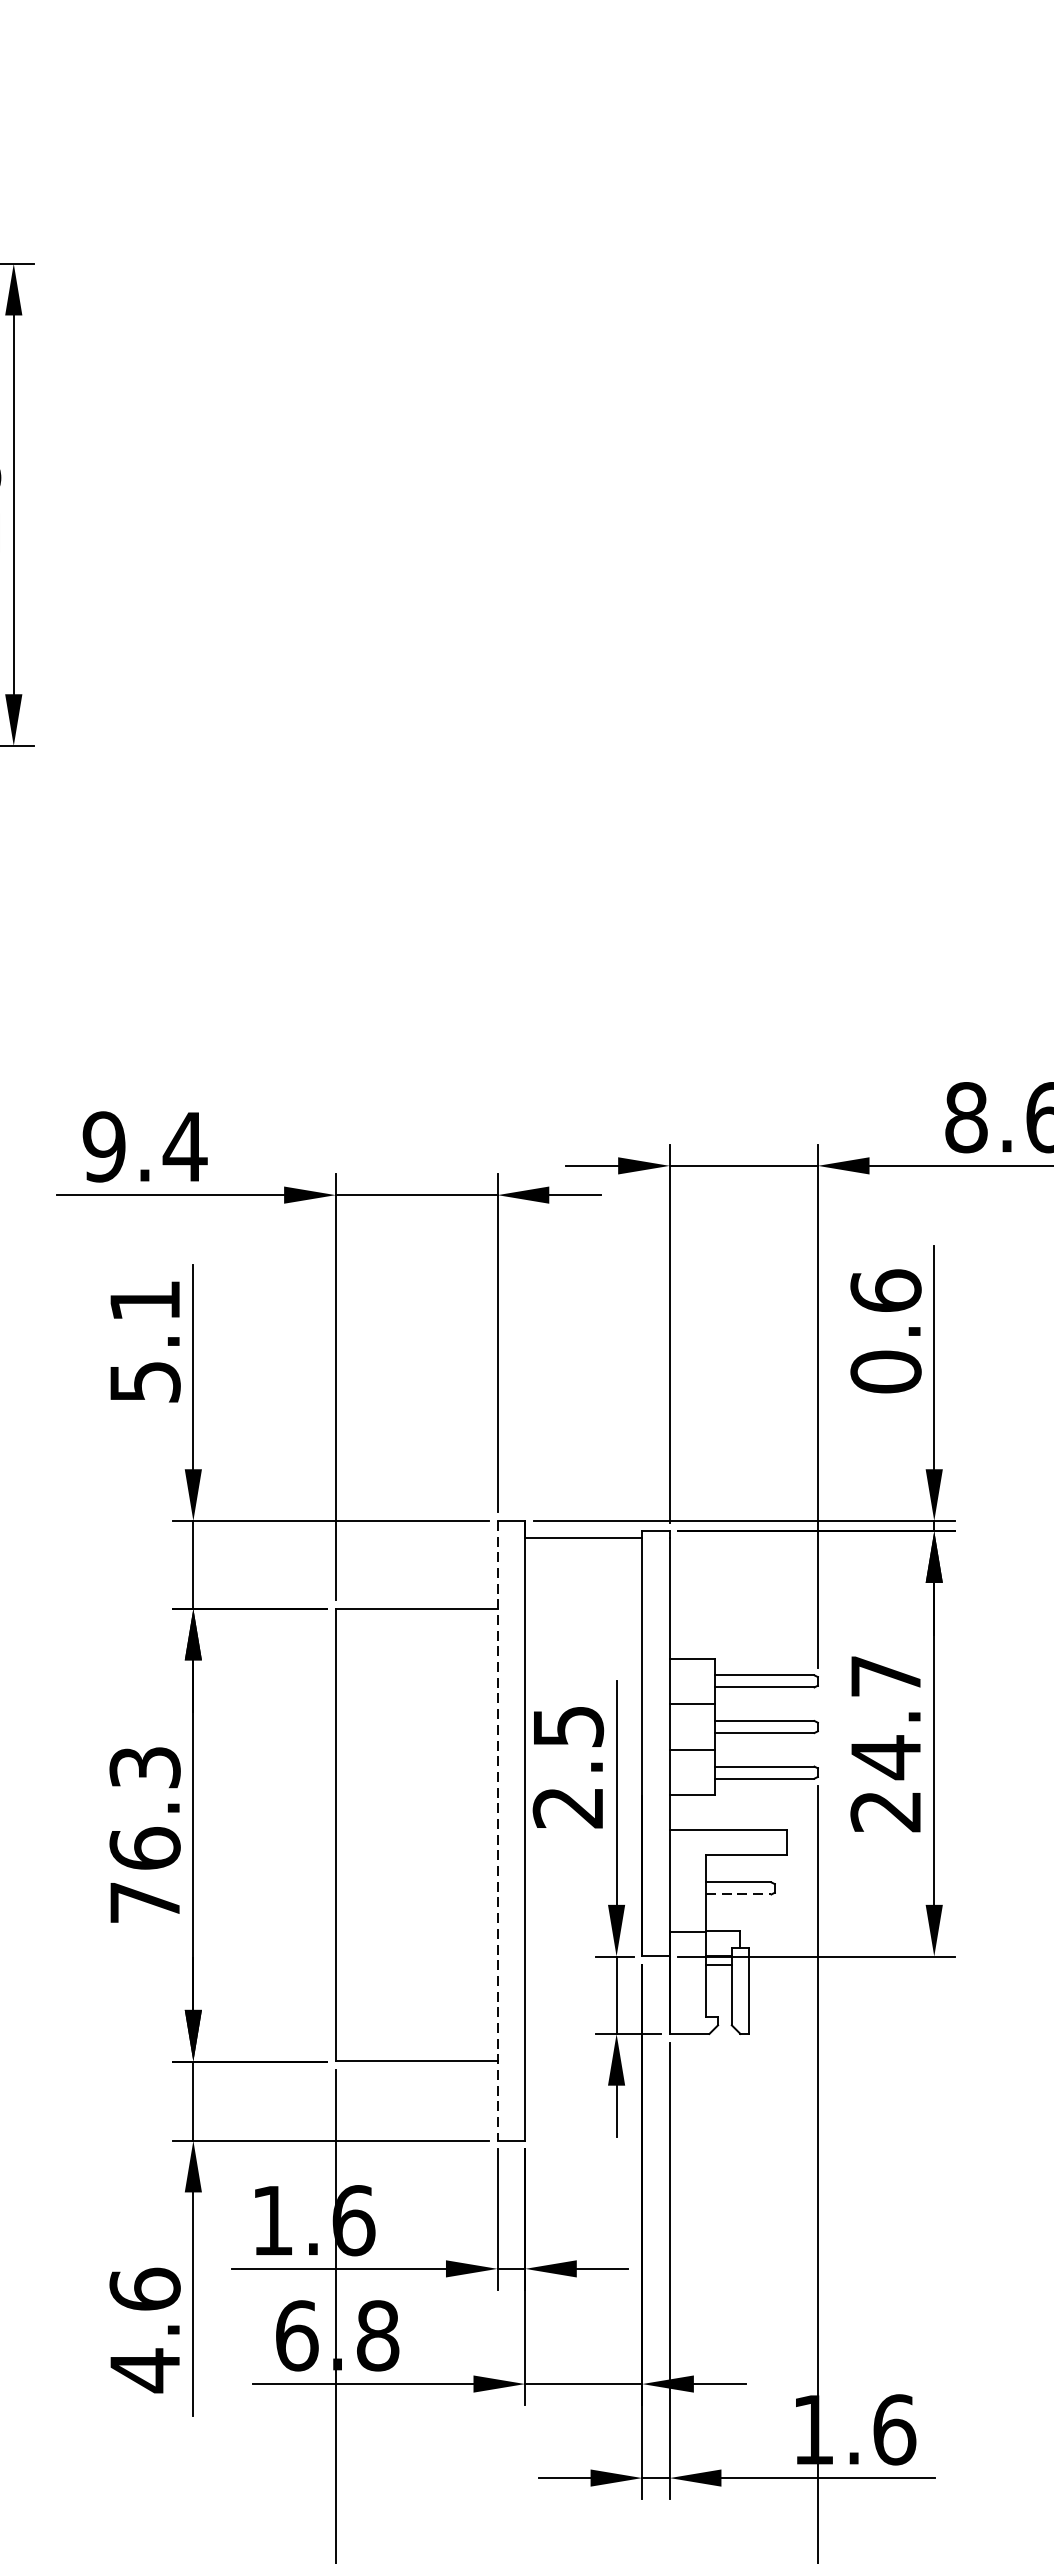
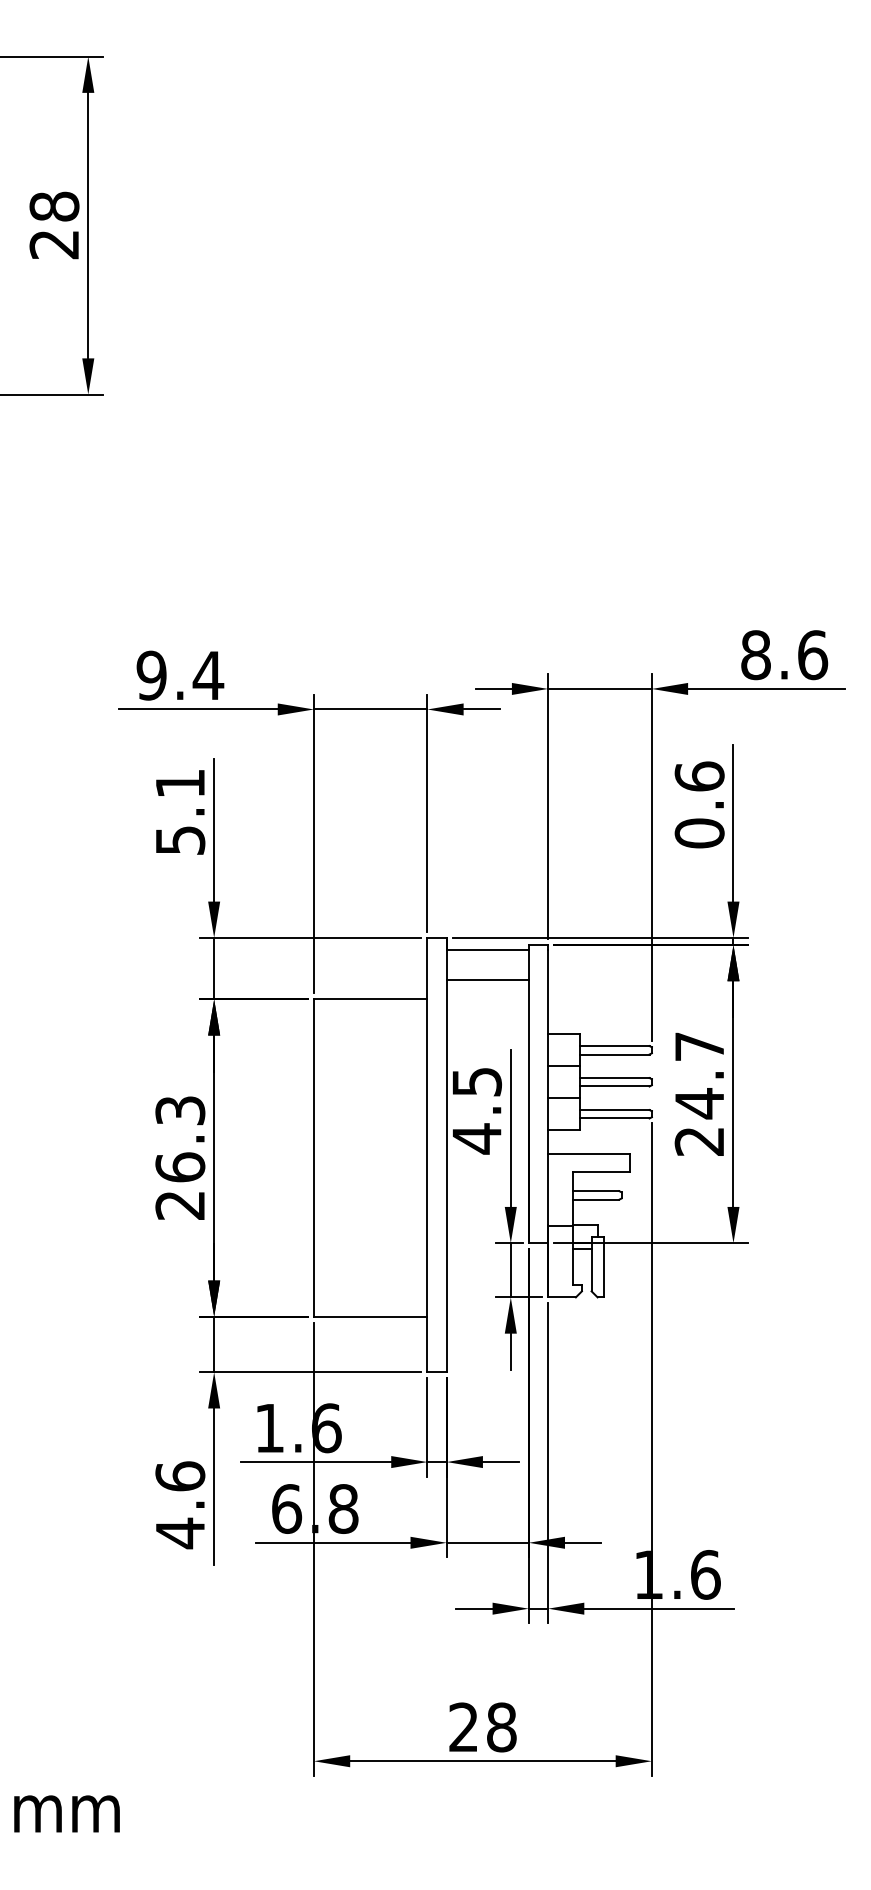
line: (583, 1580) -> (487, 979), added
text: (567, 1807) -> (476, 1138), 2.5 -> 4.5
line: (497, 1831) -> (427, 1155), dashed -> solid
line: (738, 1894) -> (596, 1199), dashed -> solid
text: (143, 1902) -> (179, 1205), 76.3 -> 26.3

